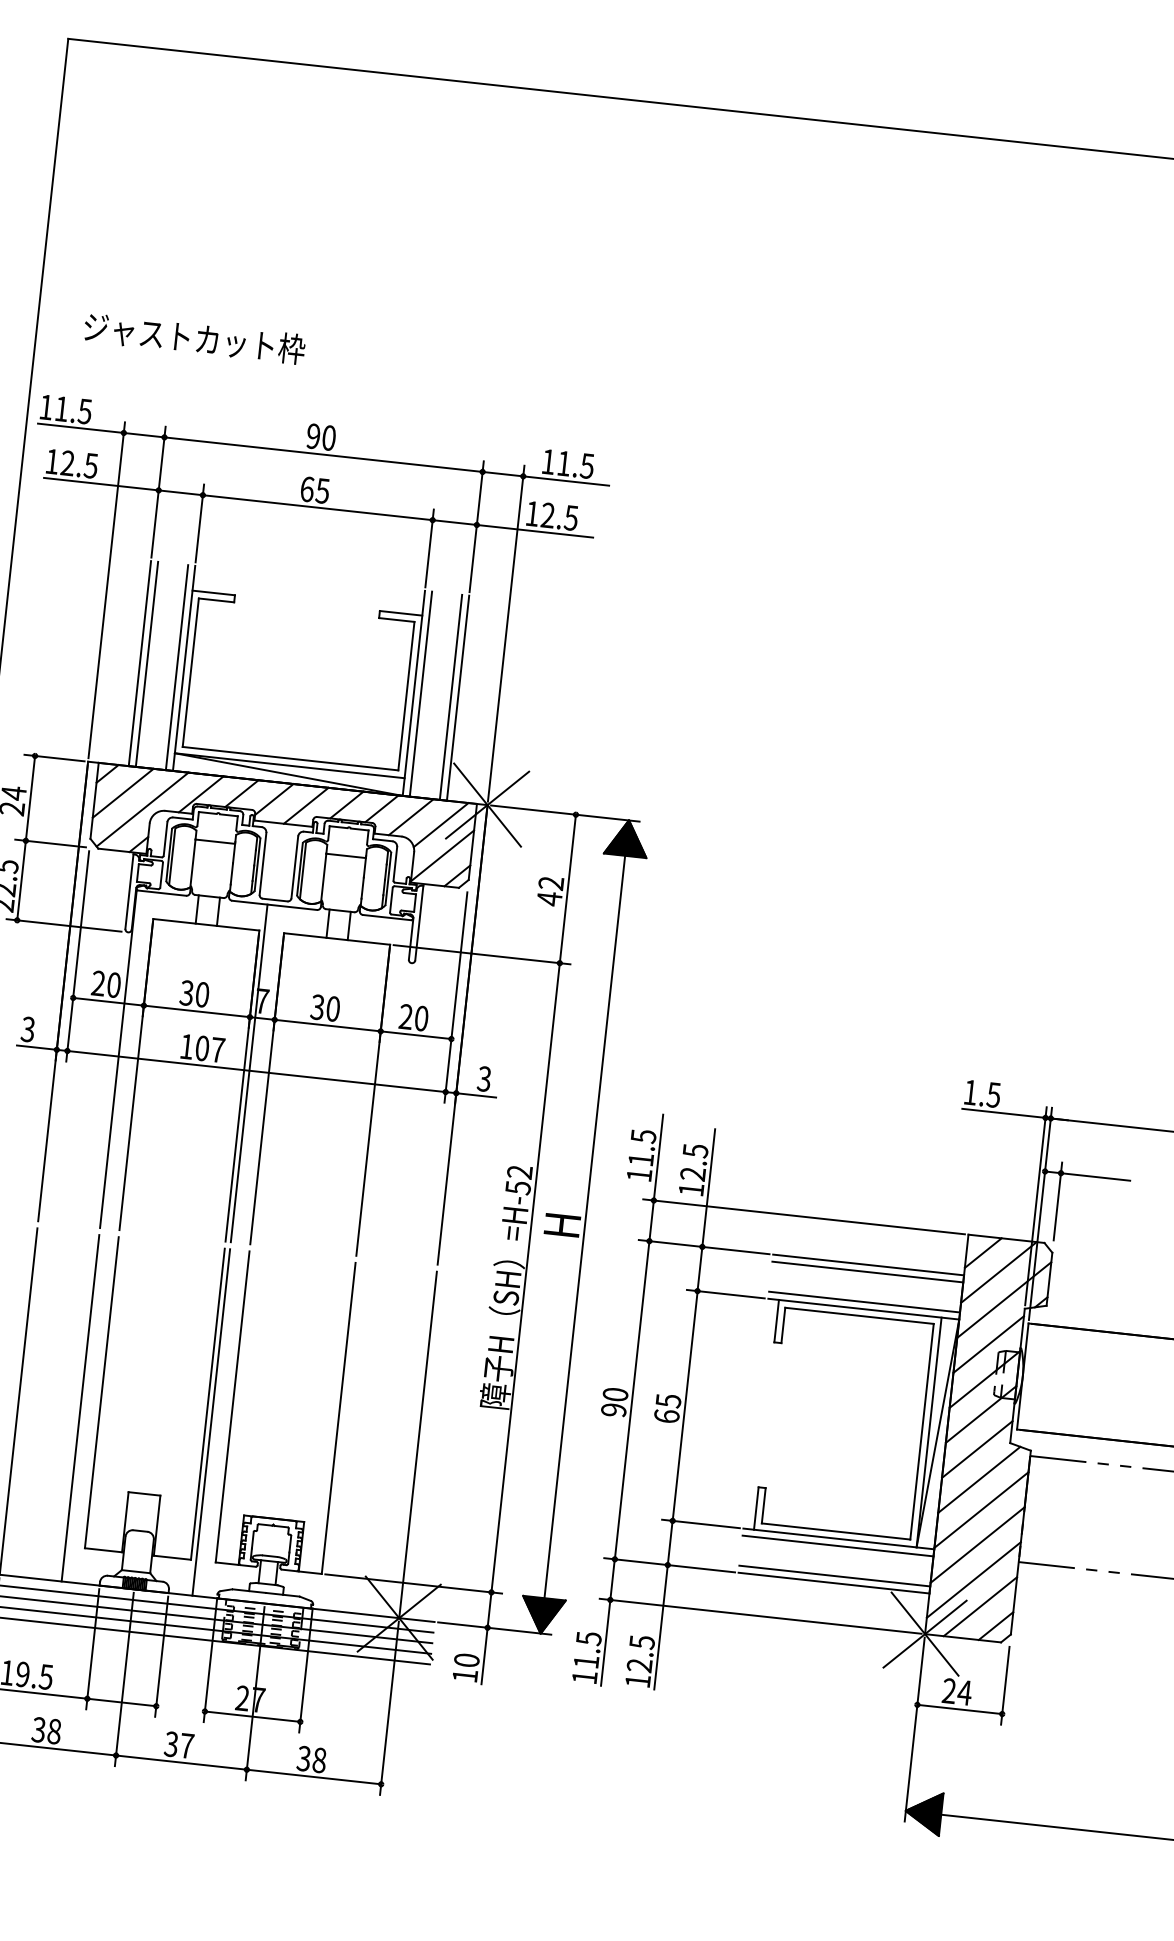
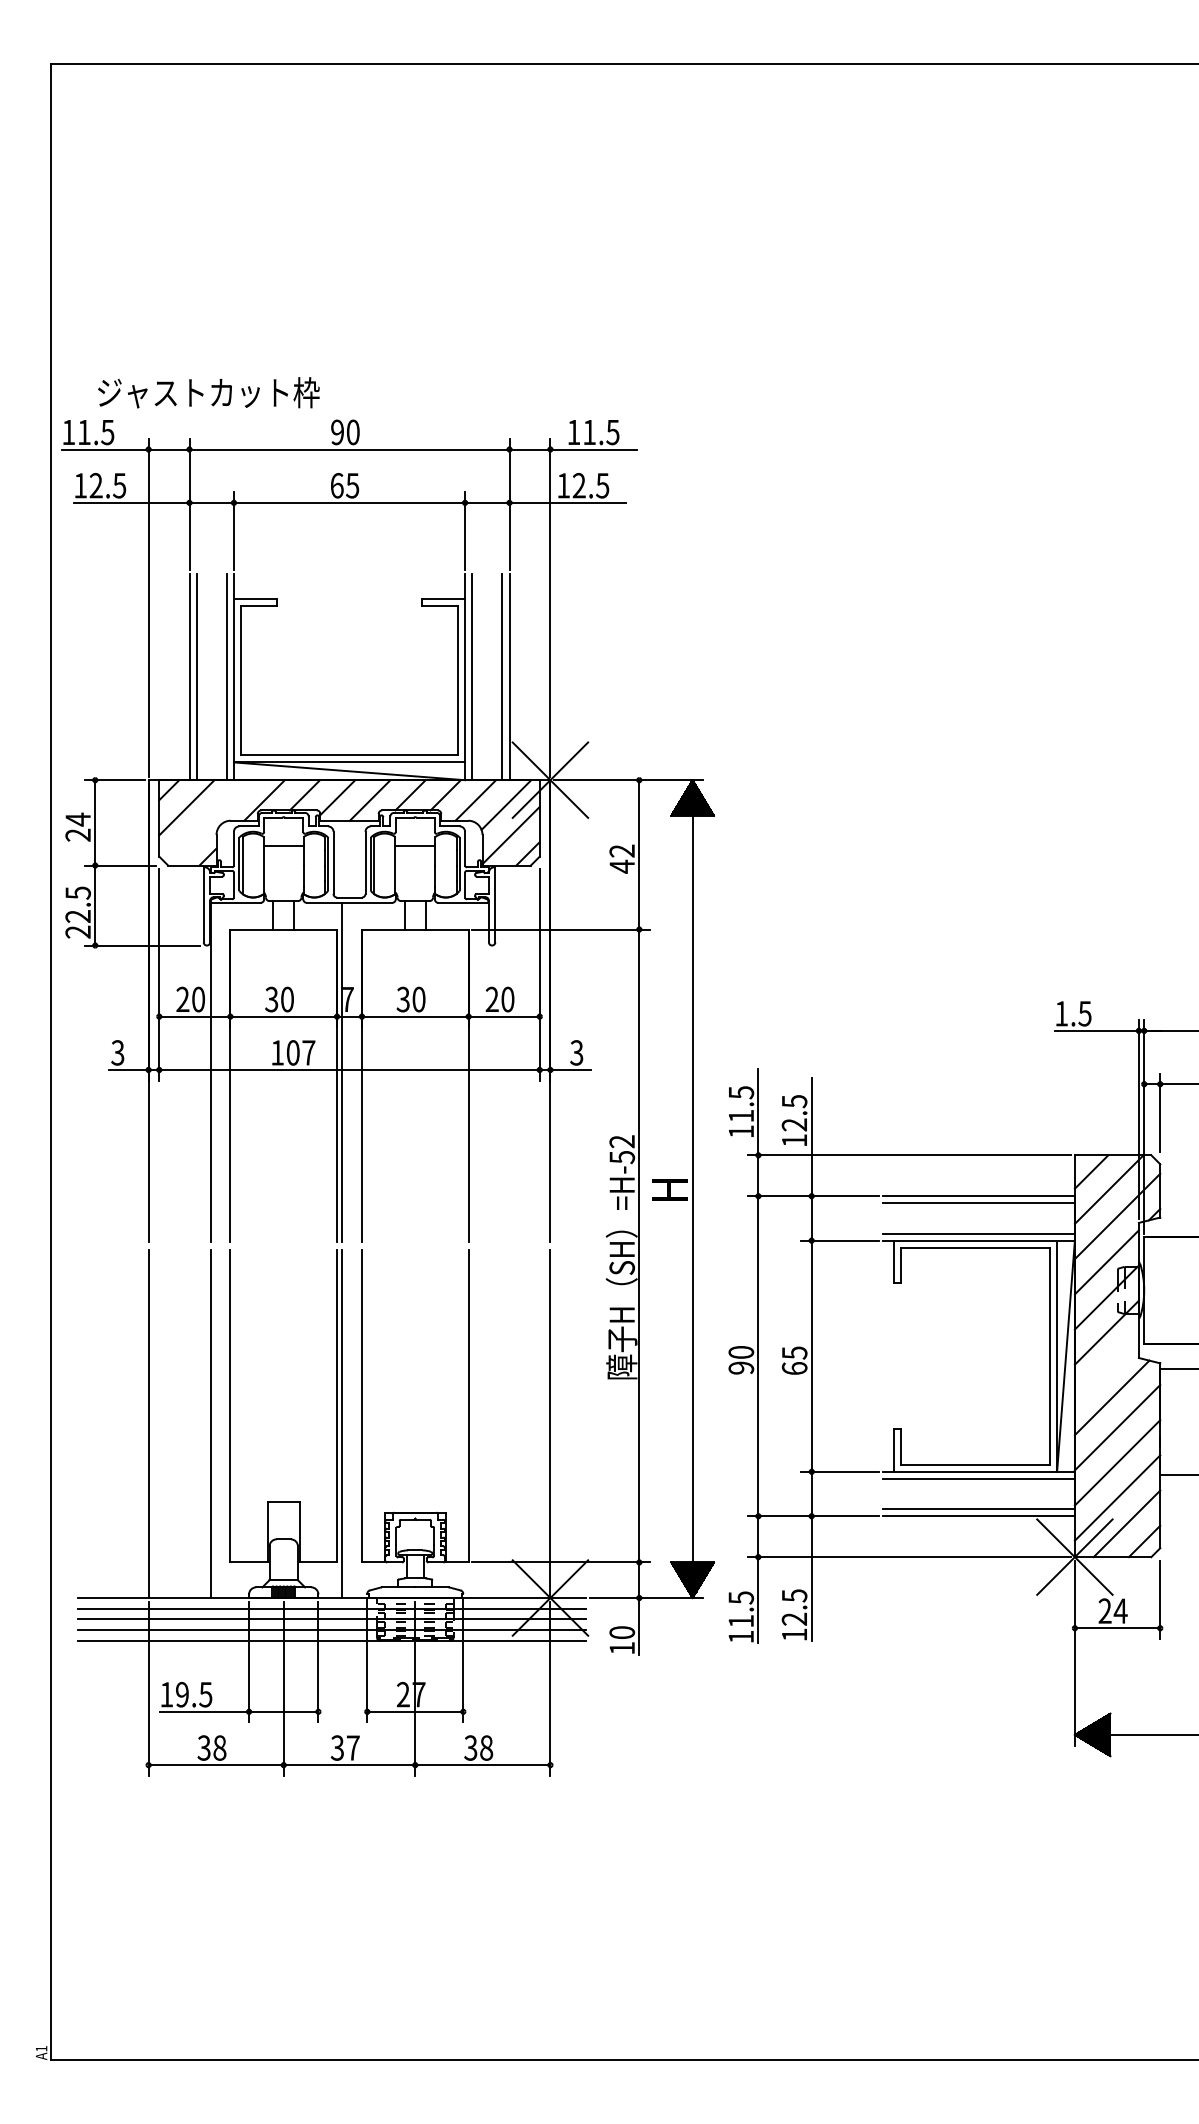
text: (194, 338) -> (208, 392), moved
line: (142, 809) -> (207, 821), removed
line: (976, 1449) -> (1106, 1367), removed

